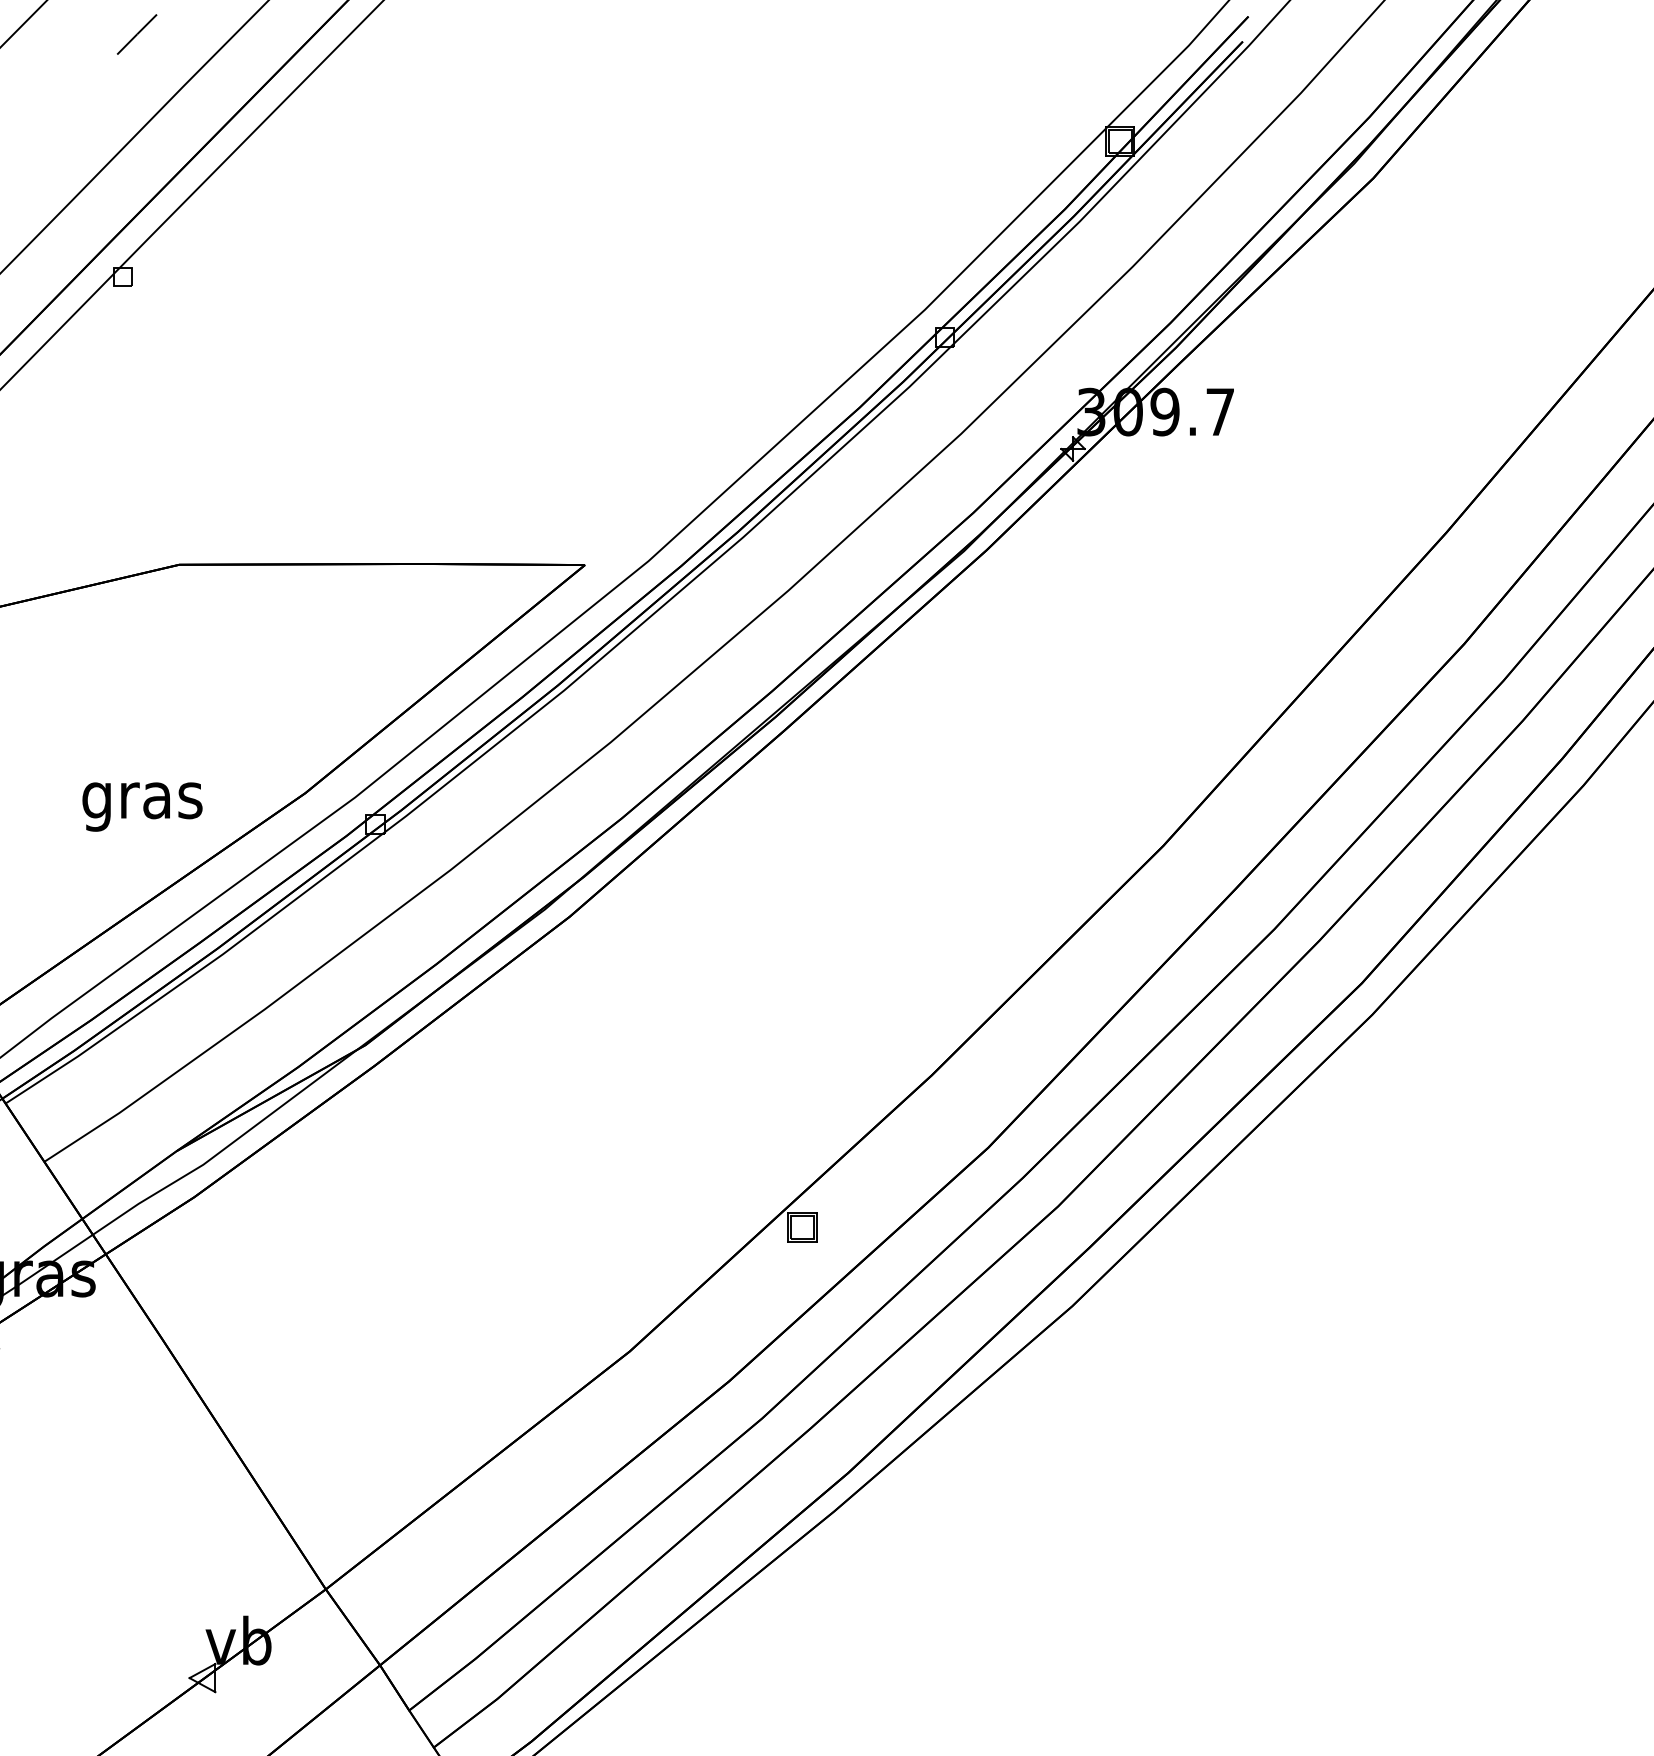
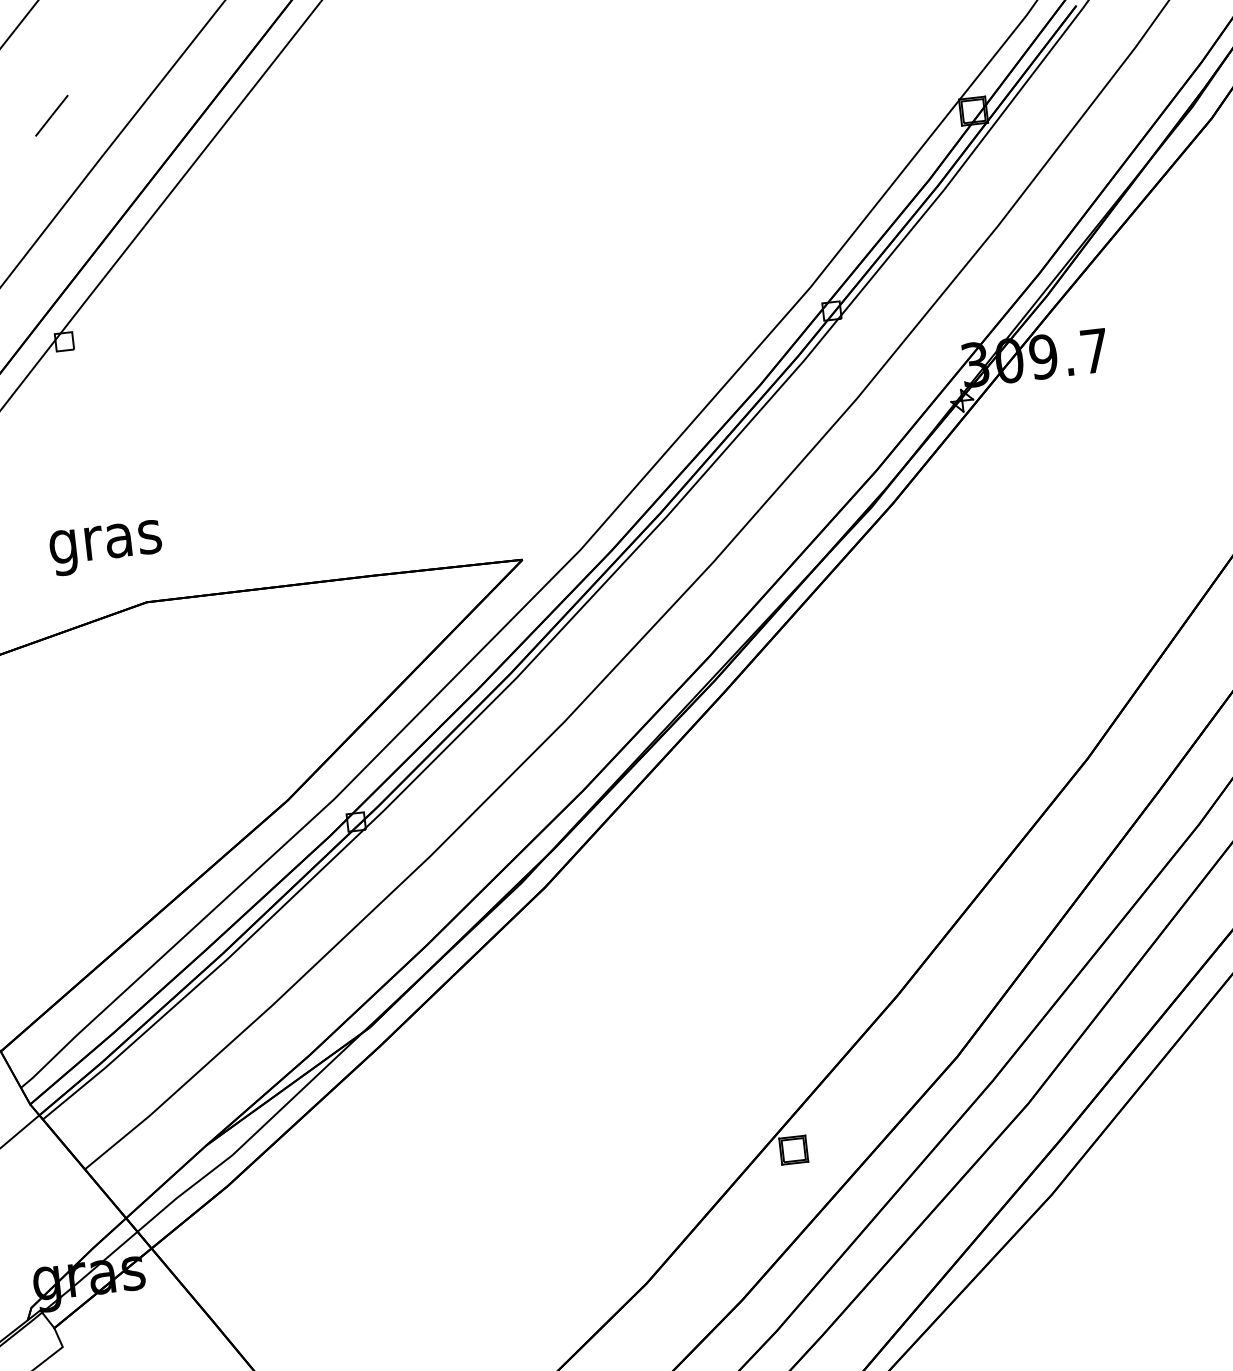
text: (142, 806) -> (106, 547), moved

